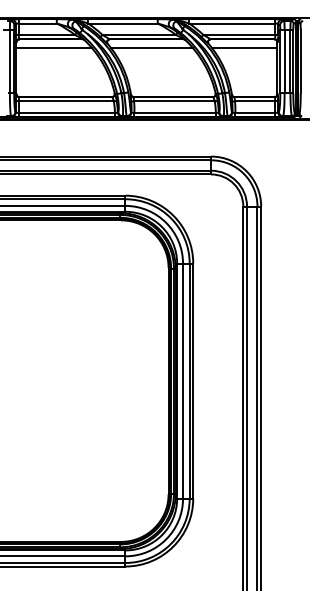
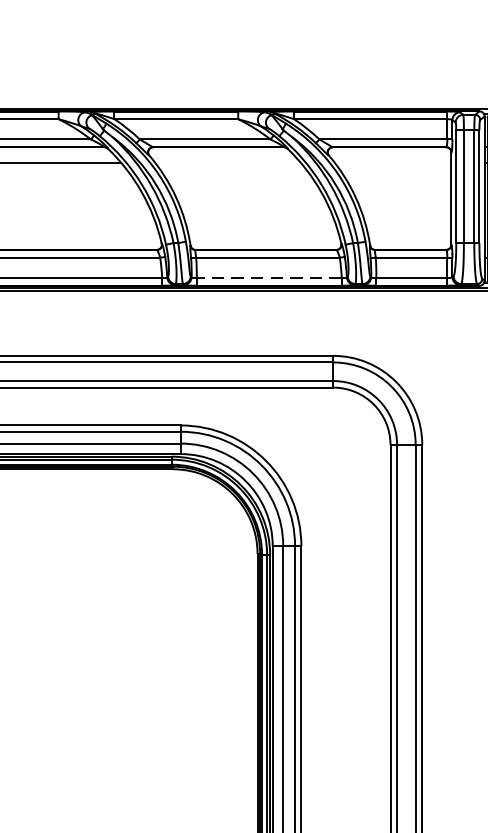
line: (151, 48) -> (227, 163), removed
line: (244, 48) -> (392, 163), removed
line: (175, 112) -> (269, 277), solid -> dashed

